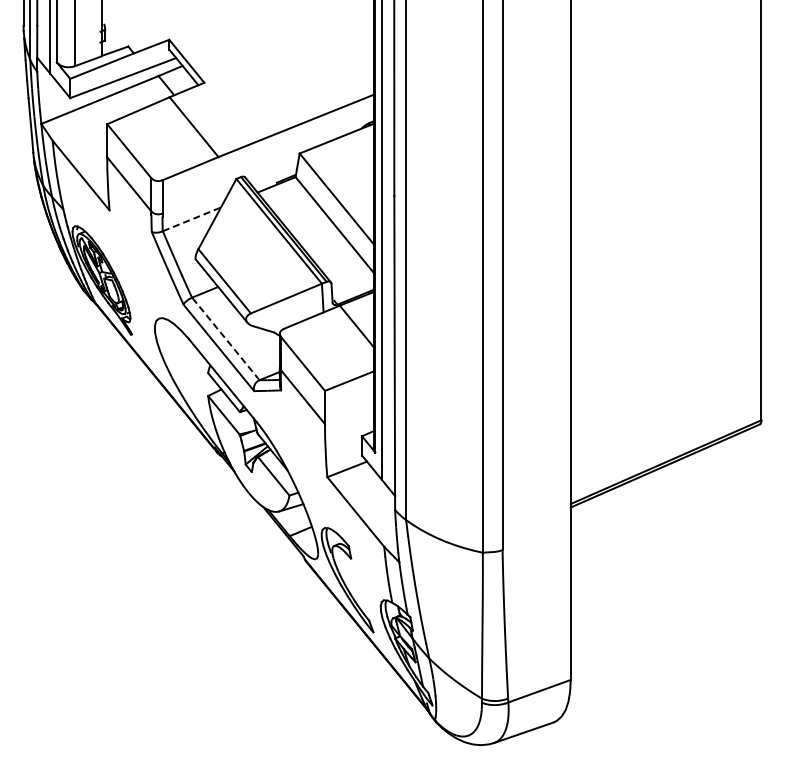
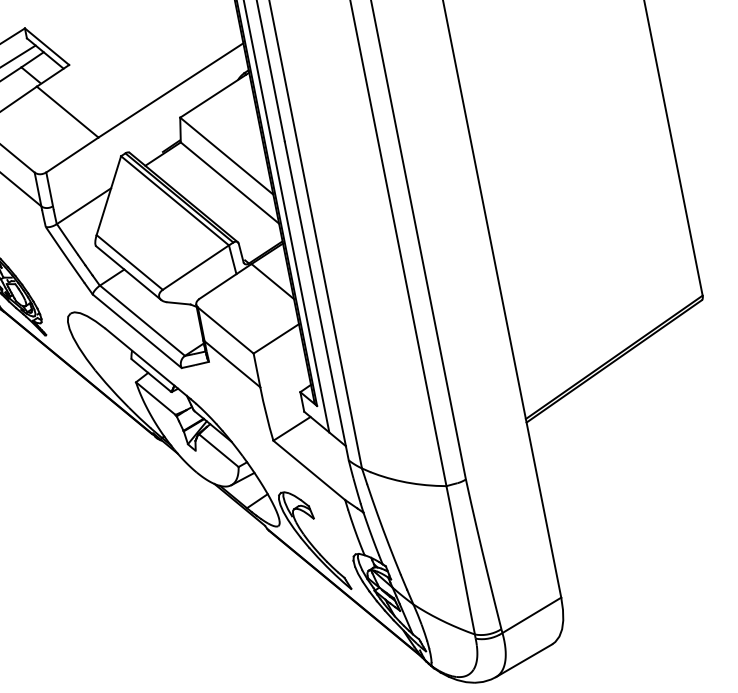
line: (192, 219) -> (84, 206), dashed -> solid
line: (225, 338) -> (142, 320), dashed -> solid

